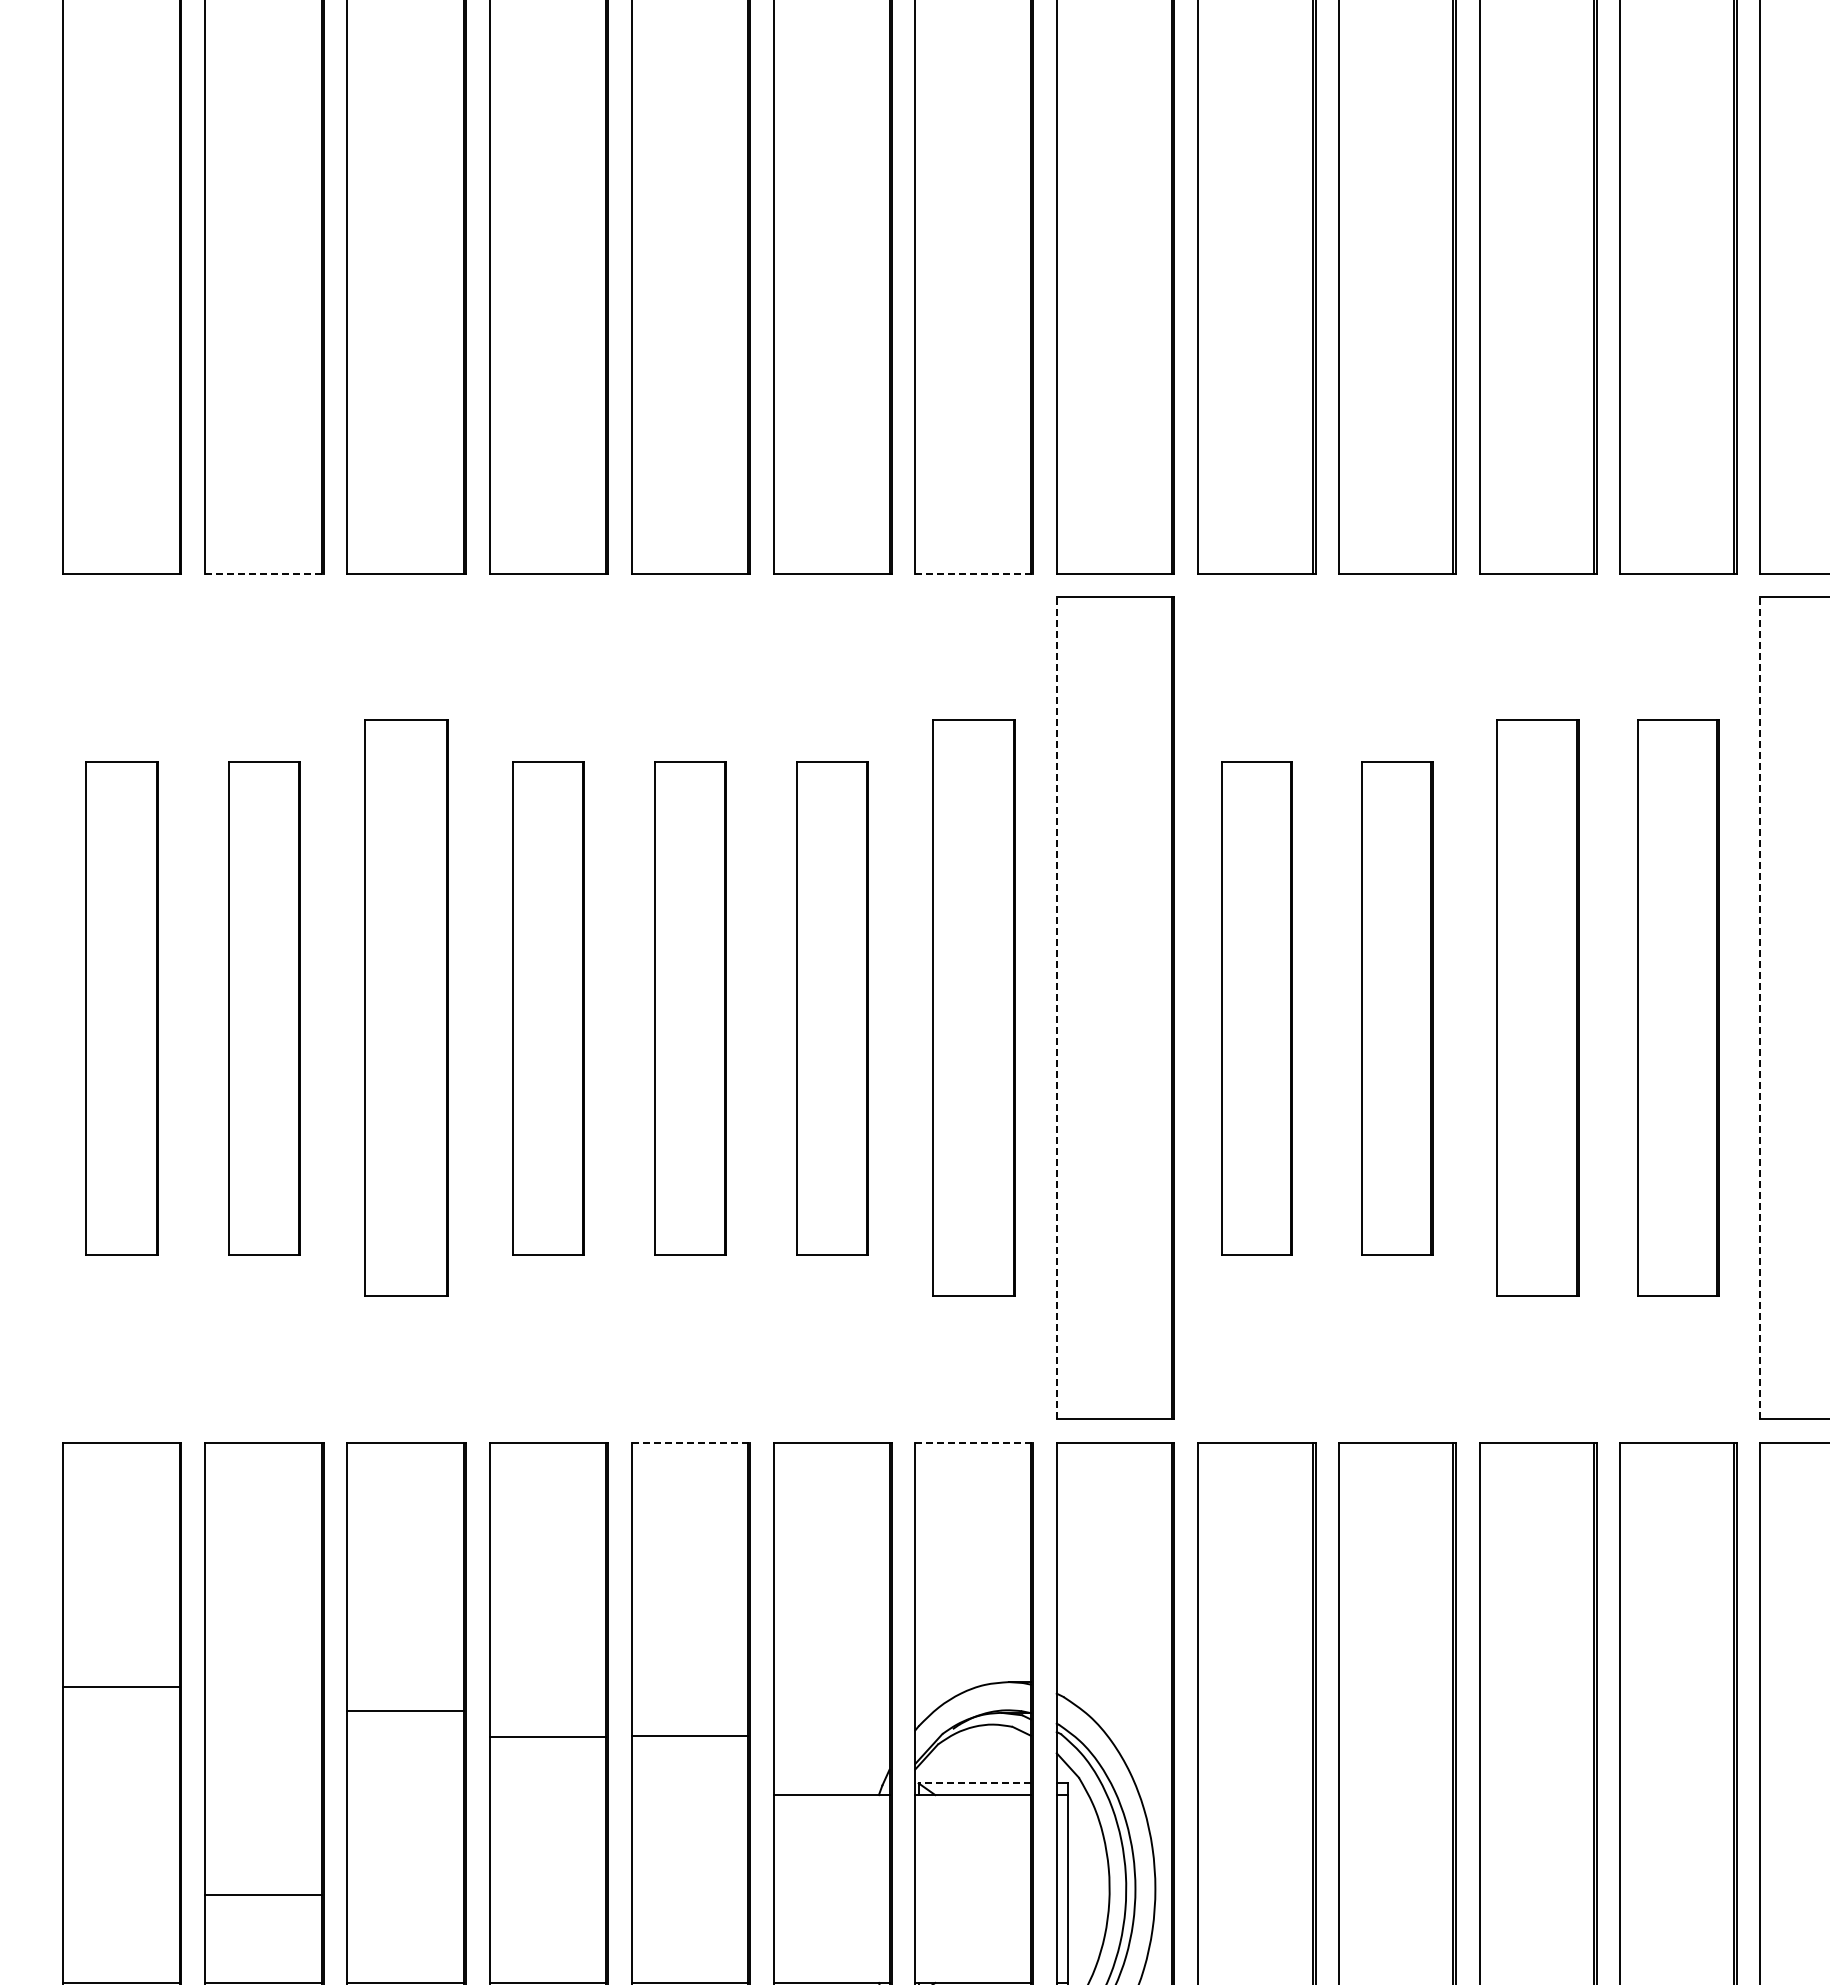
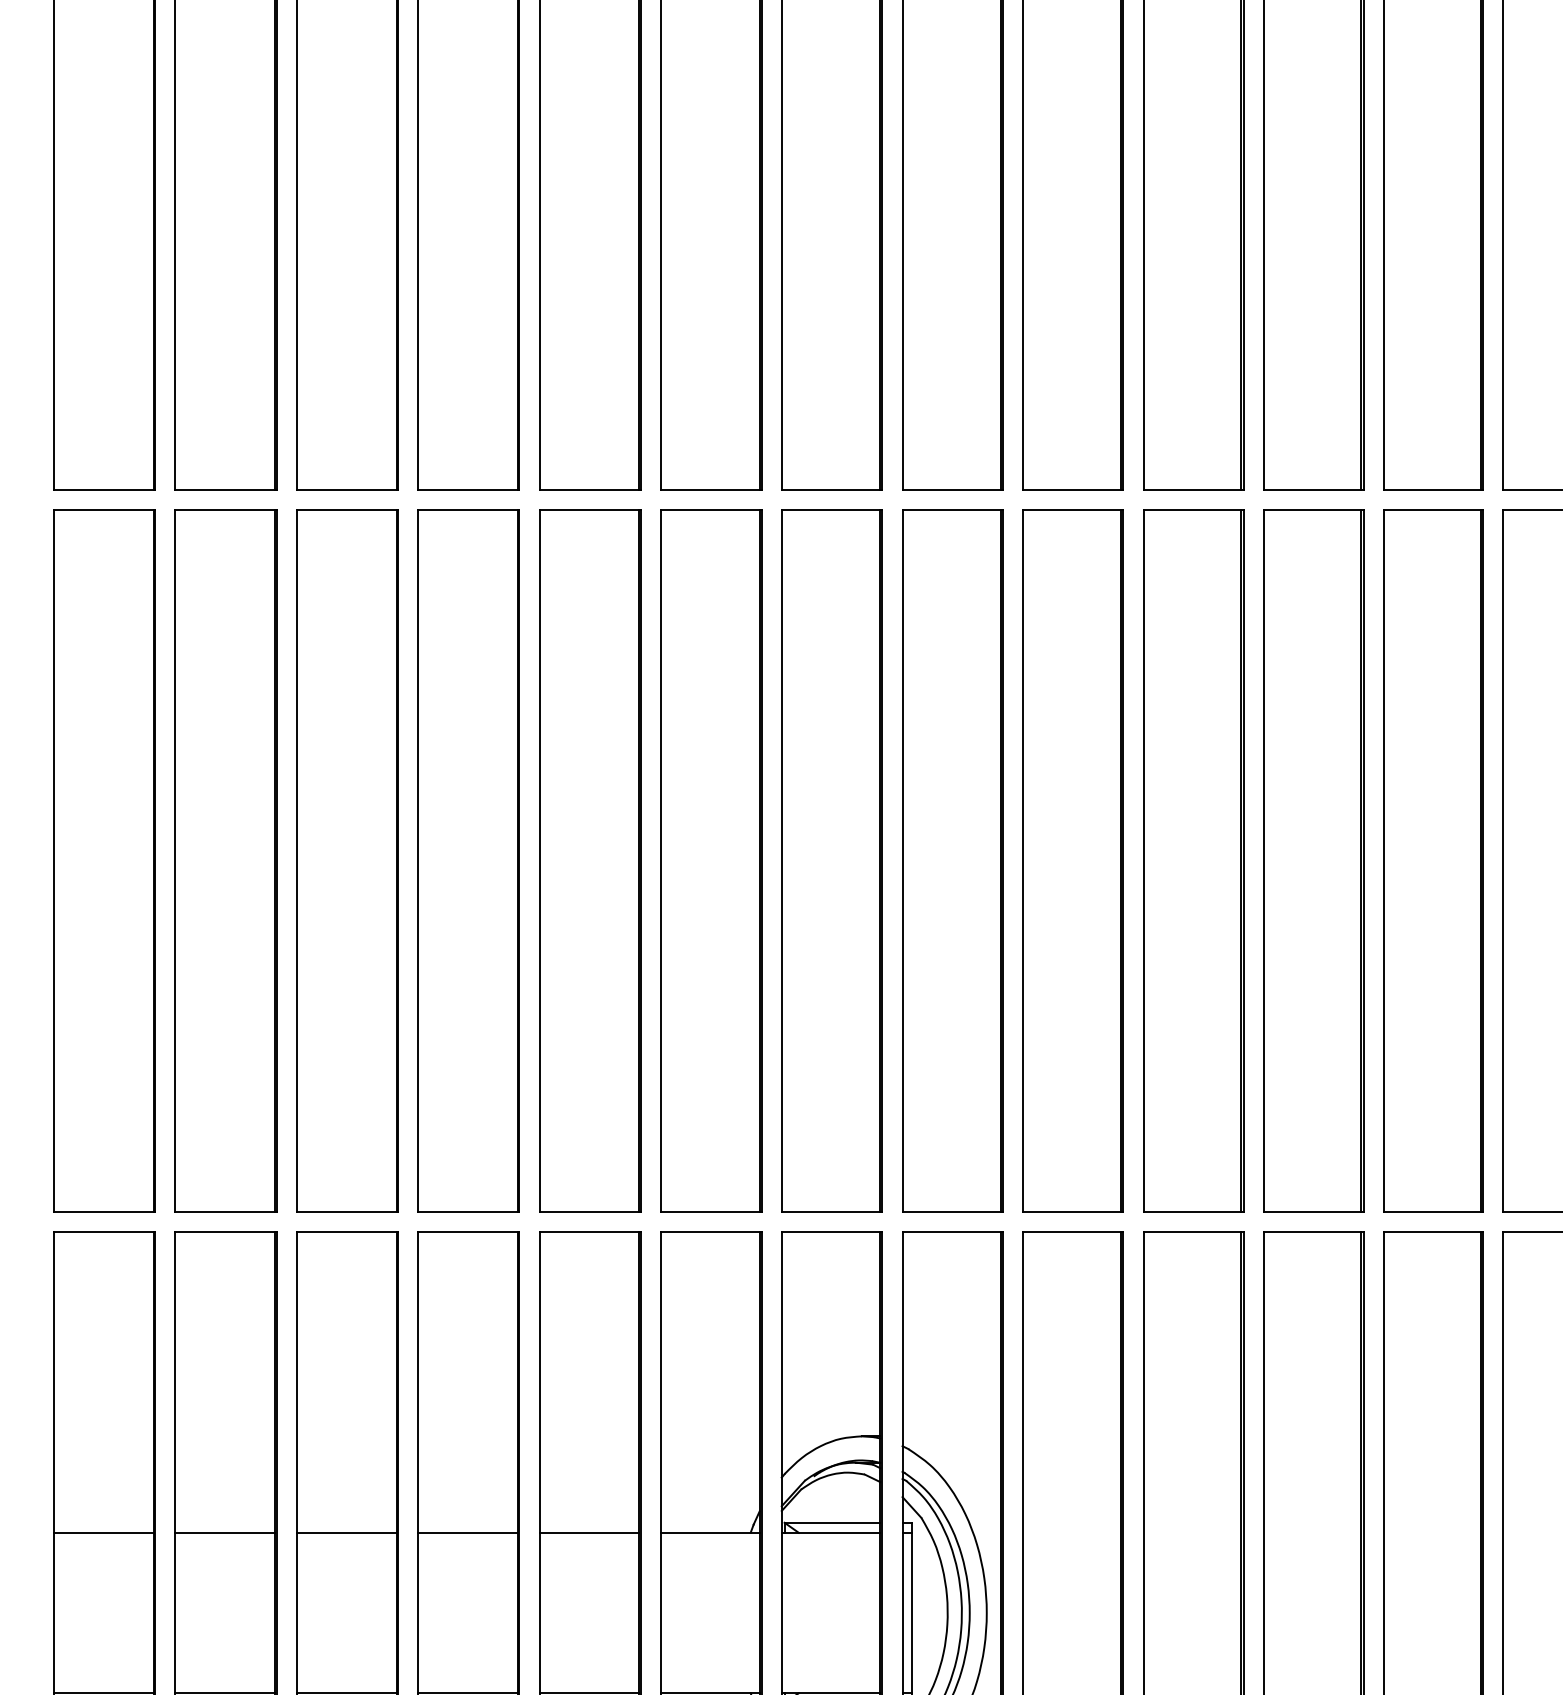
line: (264, 573) -> (226, 489), dashed -> solid
line: (974, 573) -> (832, 489), dashed -> solid
part: (121, 1007) -> (103, 860), size x1.67
part: (264, 1007) -> (226, 860), size x1.67
part: (406, 1007) -> (347, 860), size x1.43
part: (548, 1007) -> (468, 860), size x1.67
part: (690, 1007) -> (589, 860), size x1.67
part: (832, 1007) -> (711, 860), size x1.67
part: (973, 1007) -> (831, 860), size x1.43
line: (1056, 1007) -> (902, 860), dashed -> solid
part: (1256, 1007) -> (1073, 860), size x1.67
part: (1397, 1007) -> (1193, 860), size x1.67
part: (1538, 1007) -> (1313, 860), size x1.43
part: (1678, 1007) -> (1433, 860), size x1.43
line: (1760, 1007) -> (1503, 860), dashed -> solid
line: (691, 1442) -> (590, 1231), dashed -> solid
line: (974, 1442) -> (832, 1231), dashed -> solid
line: (120, 1687) -> (103, 1533), moved
line: (405, 1711) -> (346, 1533), moved
line: (689, 1736) -> (588, 1533), moved
line: (547, 1737) -> (467, 1533), moved
line: (974, 1783) -> (832, 1522), dashed -> solid
line: (263, 1895) -> (225, 1533), moved

